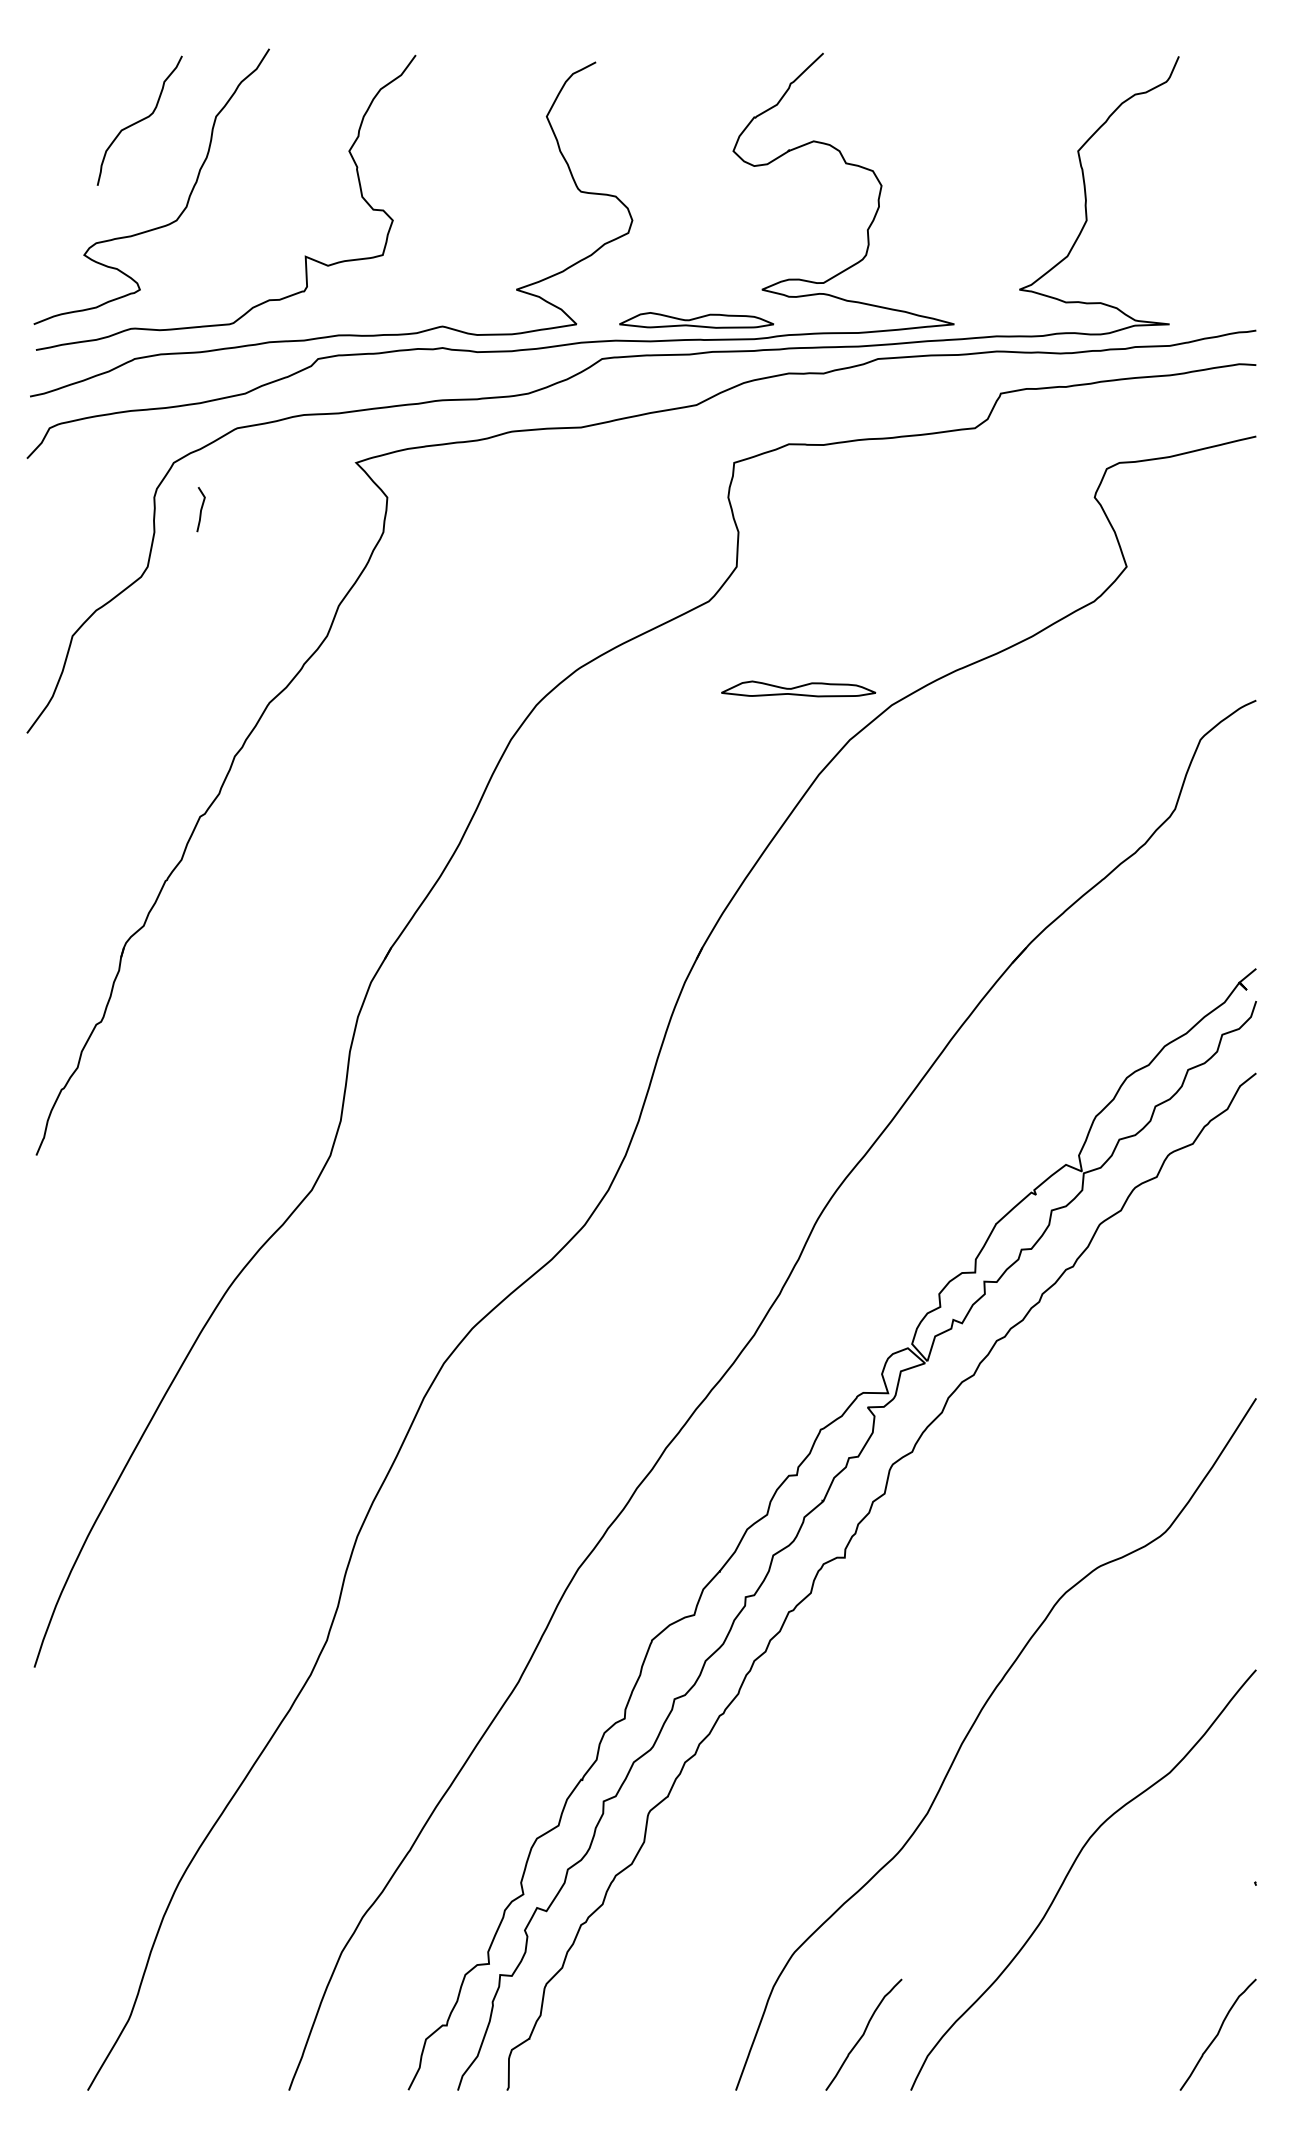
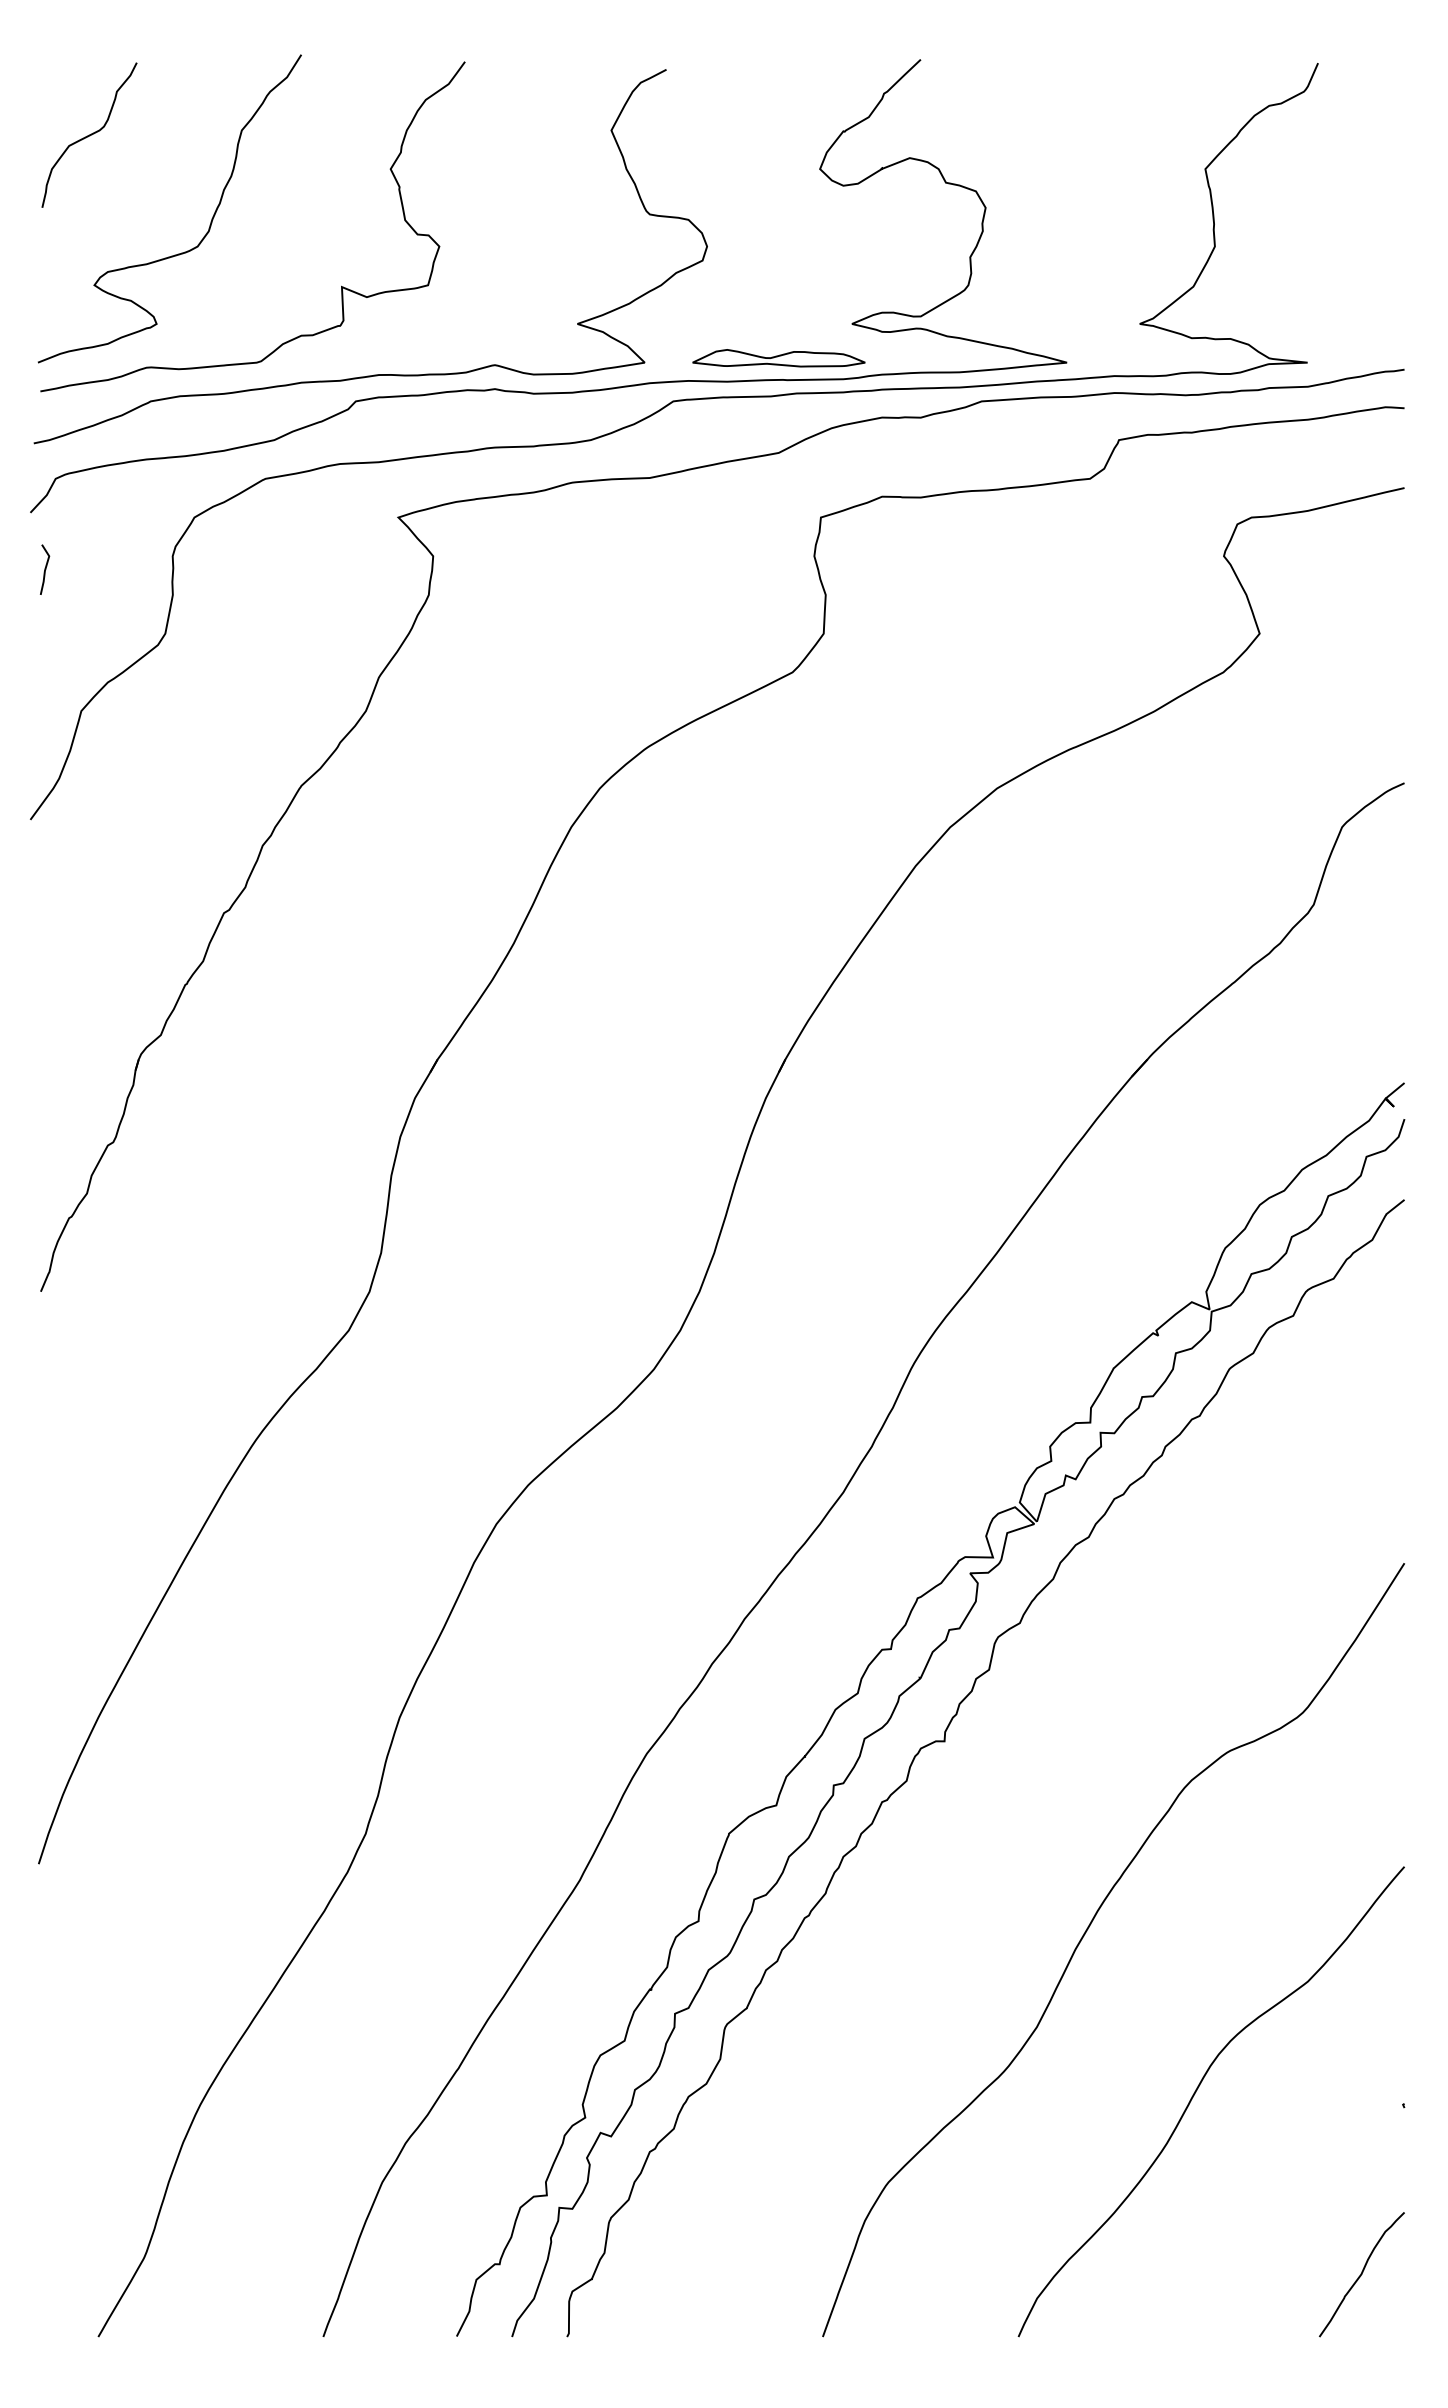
curve: (139, 120) -> (89, 134), moved
line: (201, 509) -> (45, 569), moved
part: (798, 689) -> (892, 770), removed
curve: (863, 2034) -> (965, 2274), removed

